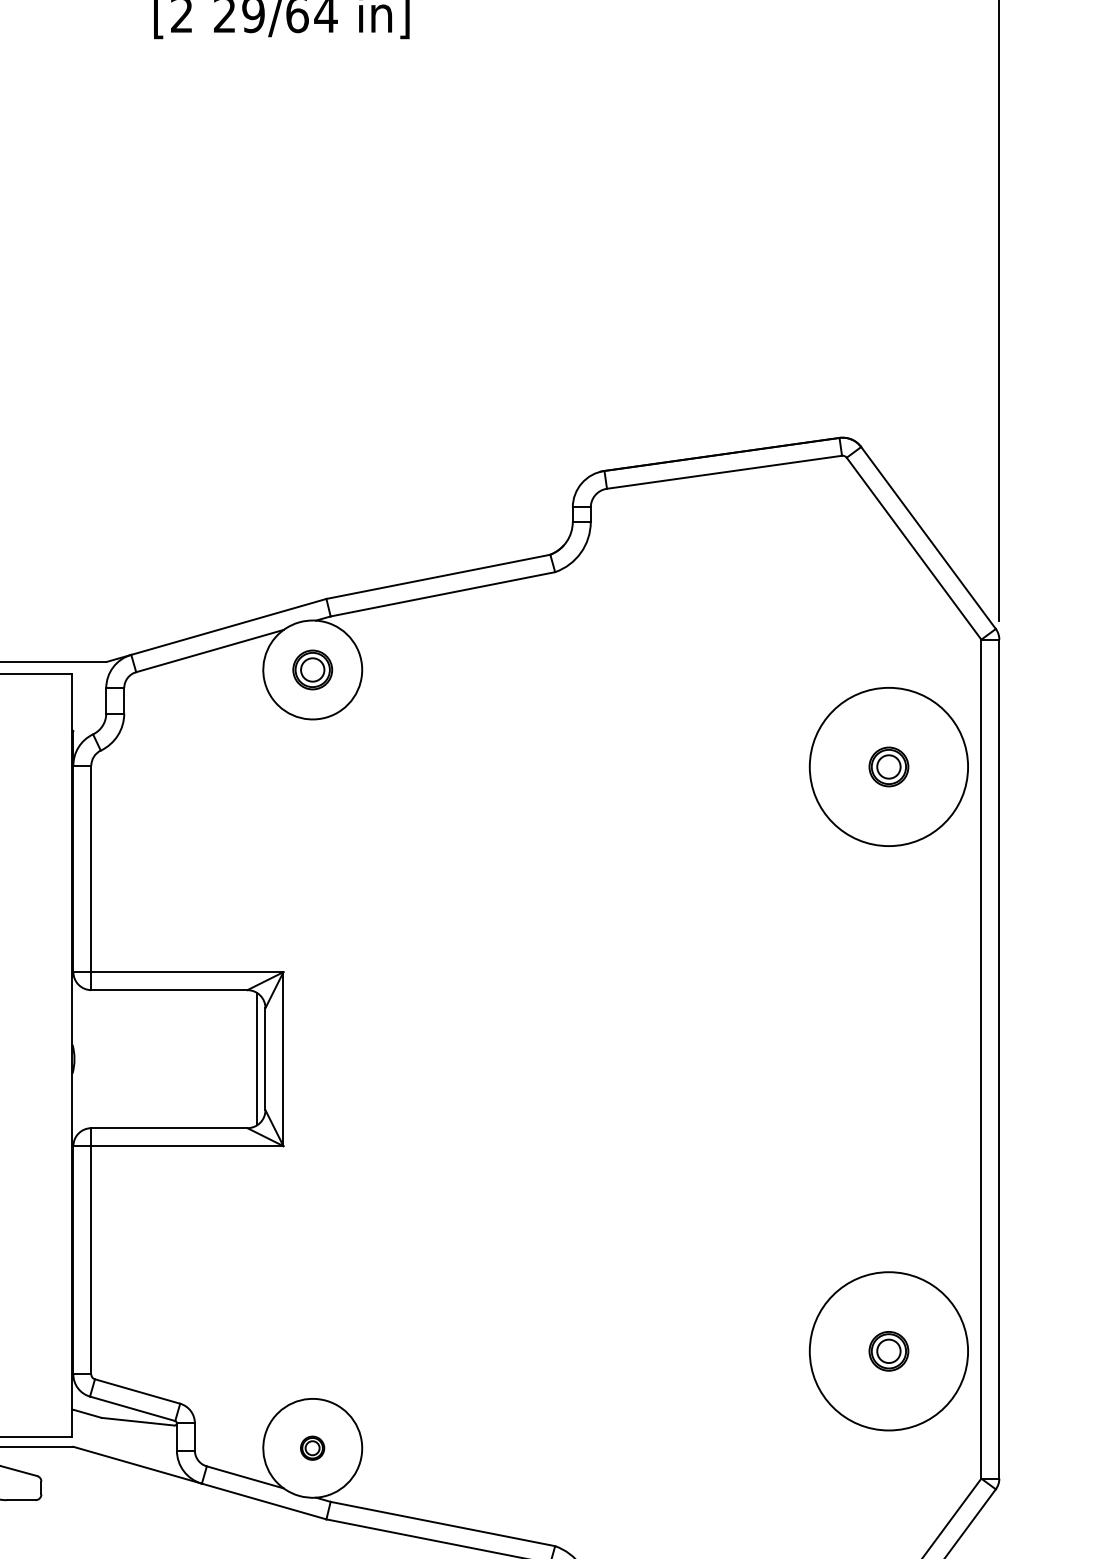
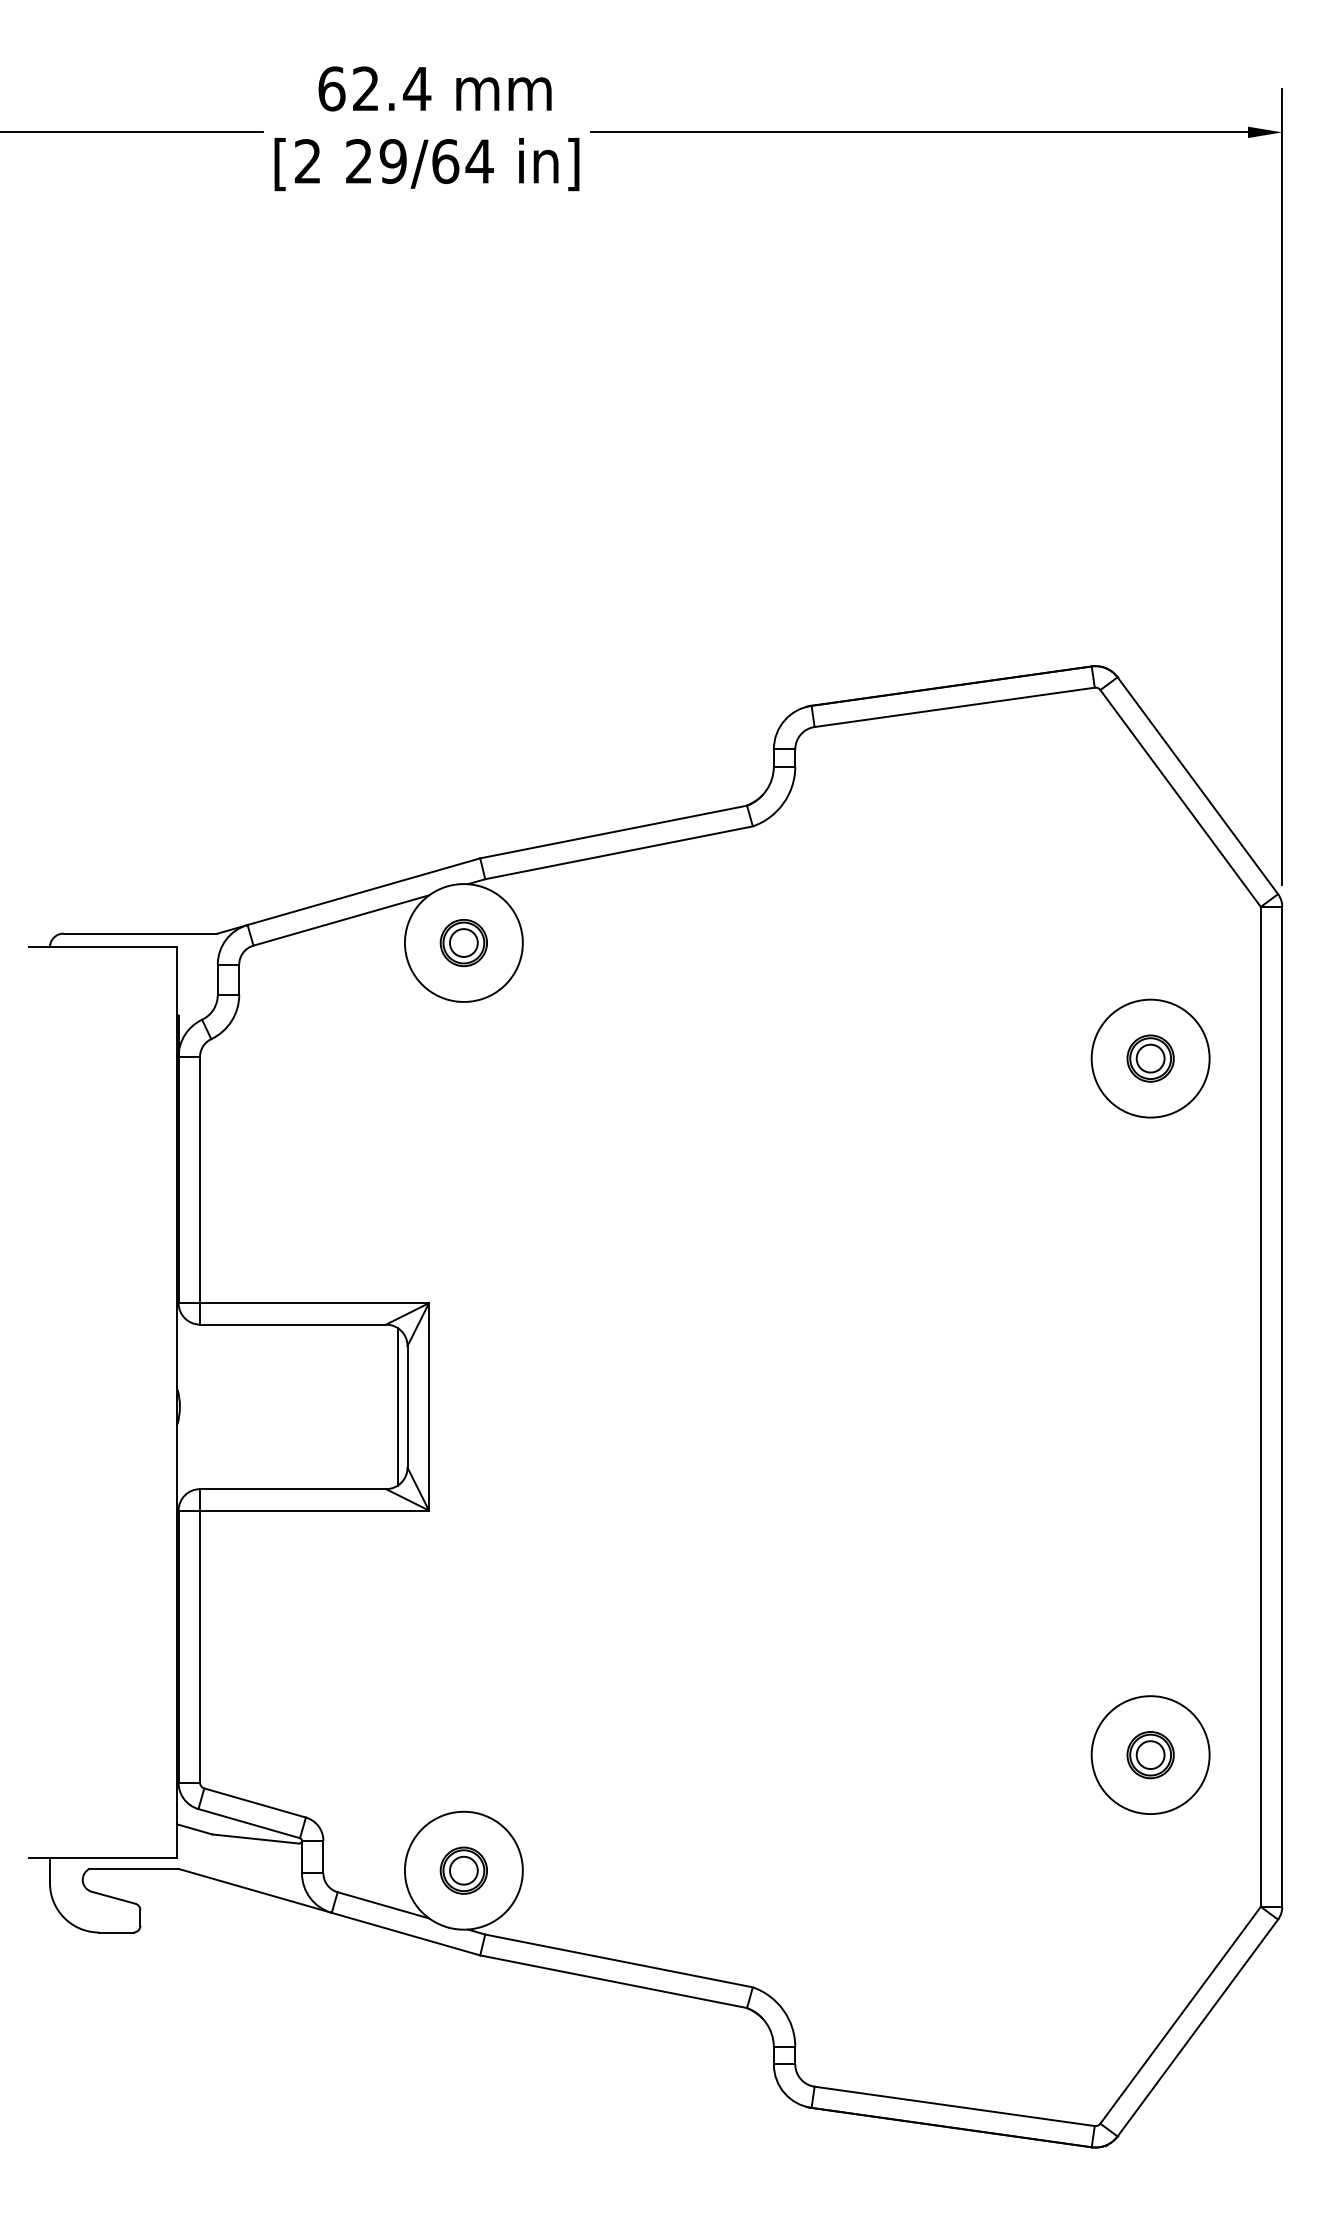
circle: (888, 766) -> (1150, 1058), size x0.62
circle: (888, 1351) -> (1150, 1755), size x0.62
part: (312, 1448) -> (463, 1870), size x1.67

